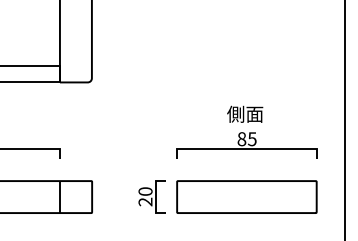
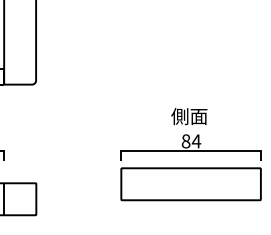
text: (251, 139) -> (195, 141), 85 -> 84
part: (151, 196) -> (95, 198), removed
part: (246, 196) -> (190, 183), moved

